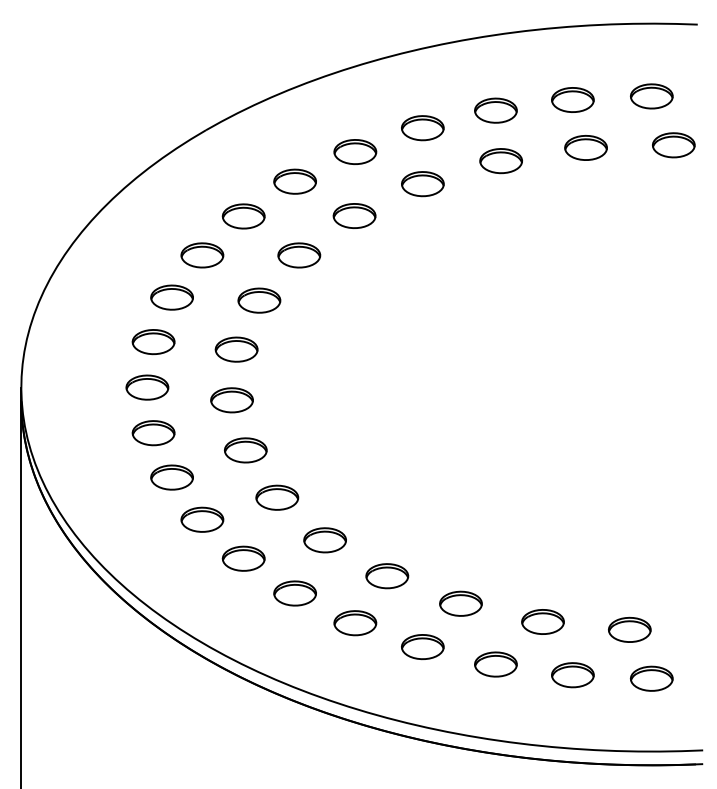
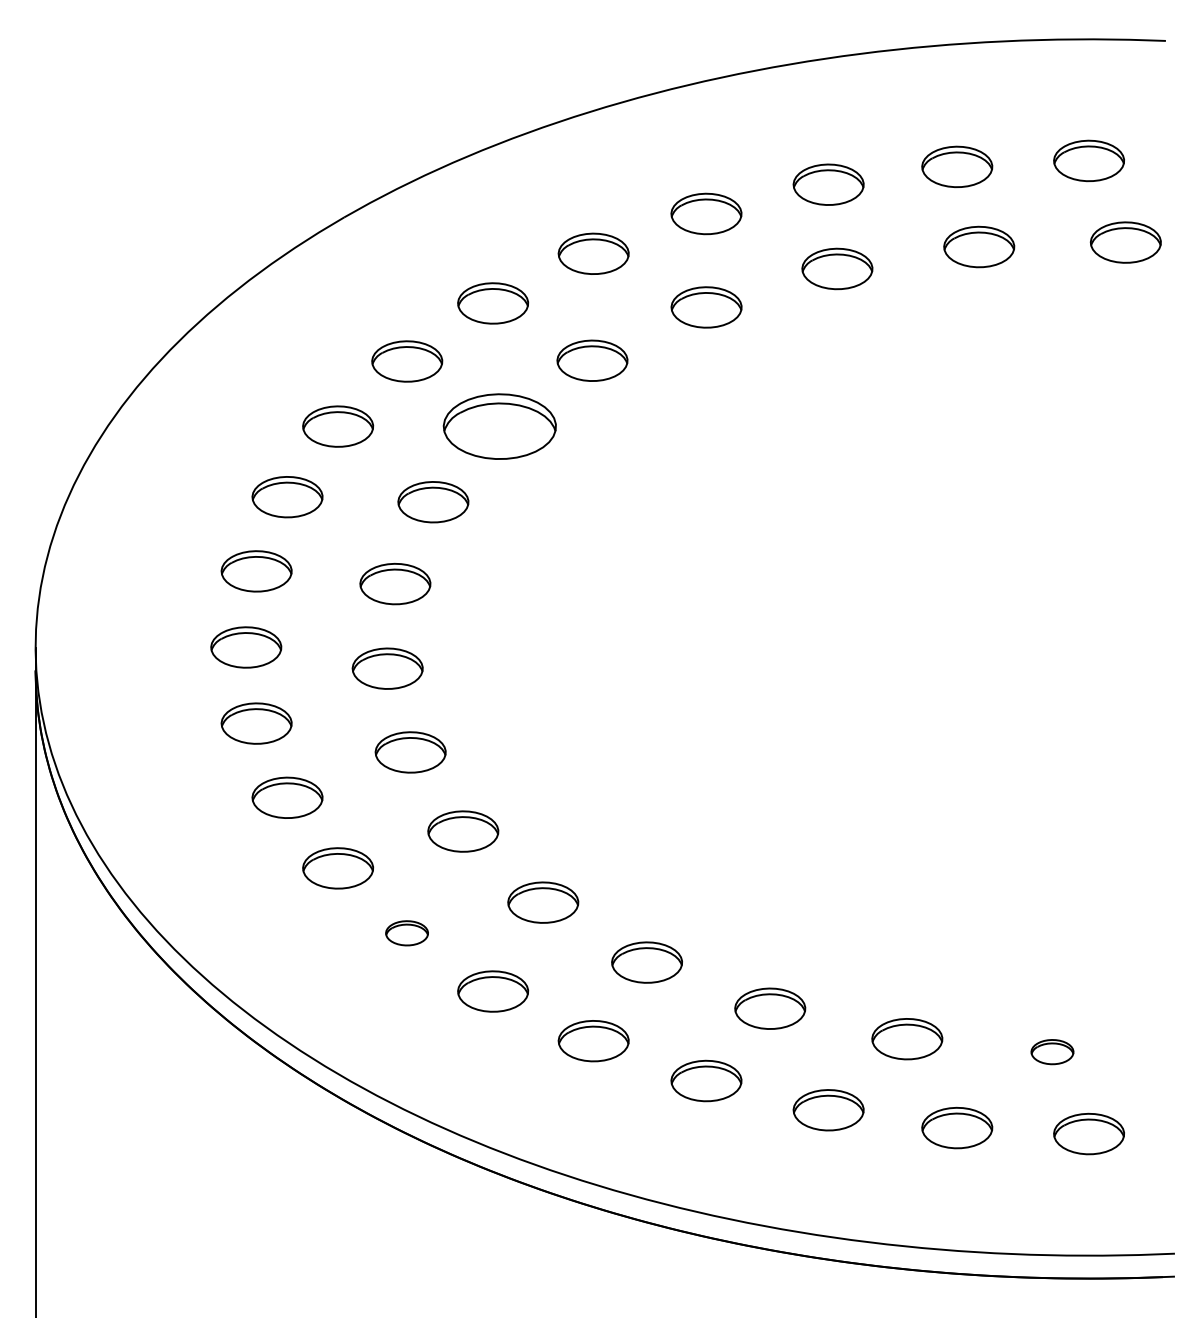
part: (299, 255) -> (500, 426), size x1.6
part: (243, 558) -> (406, 933), size x0.6
part: (629, 629) -> (1051, 1051), size x0.6

